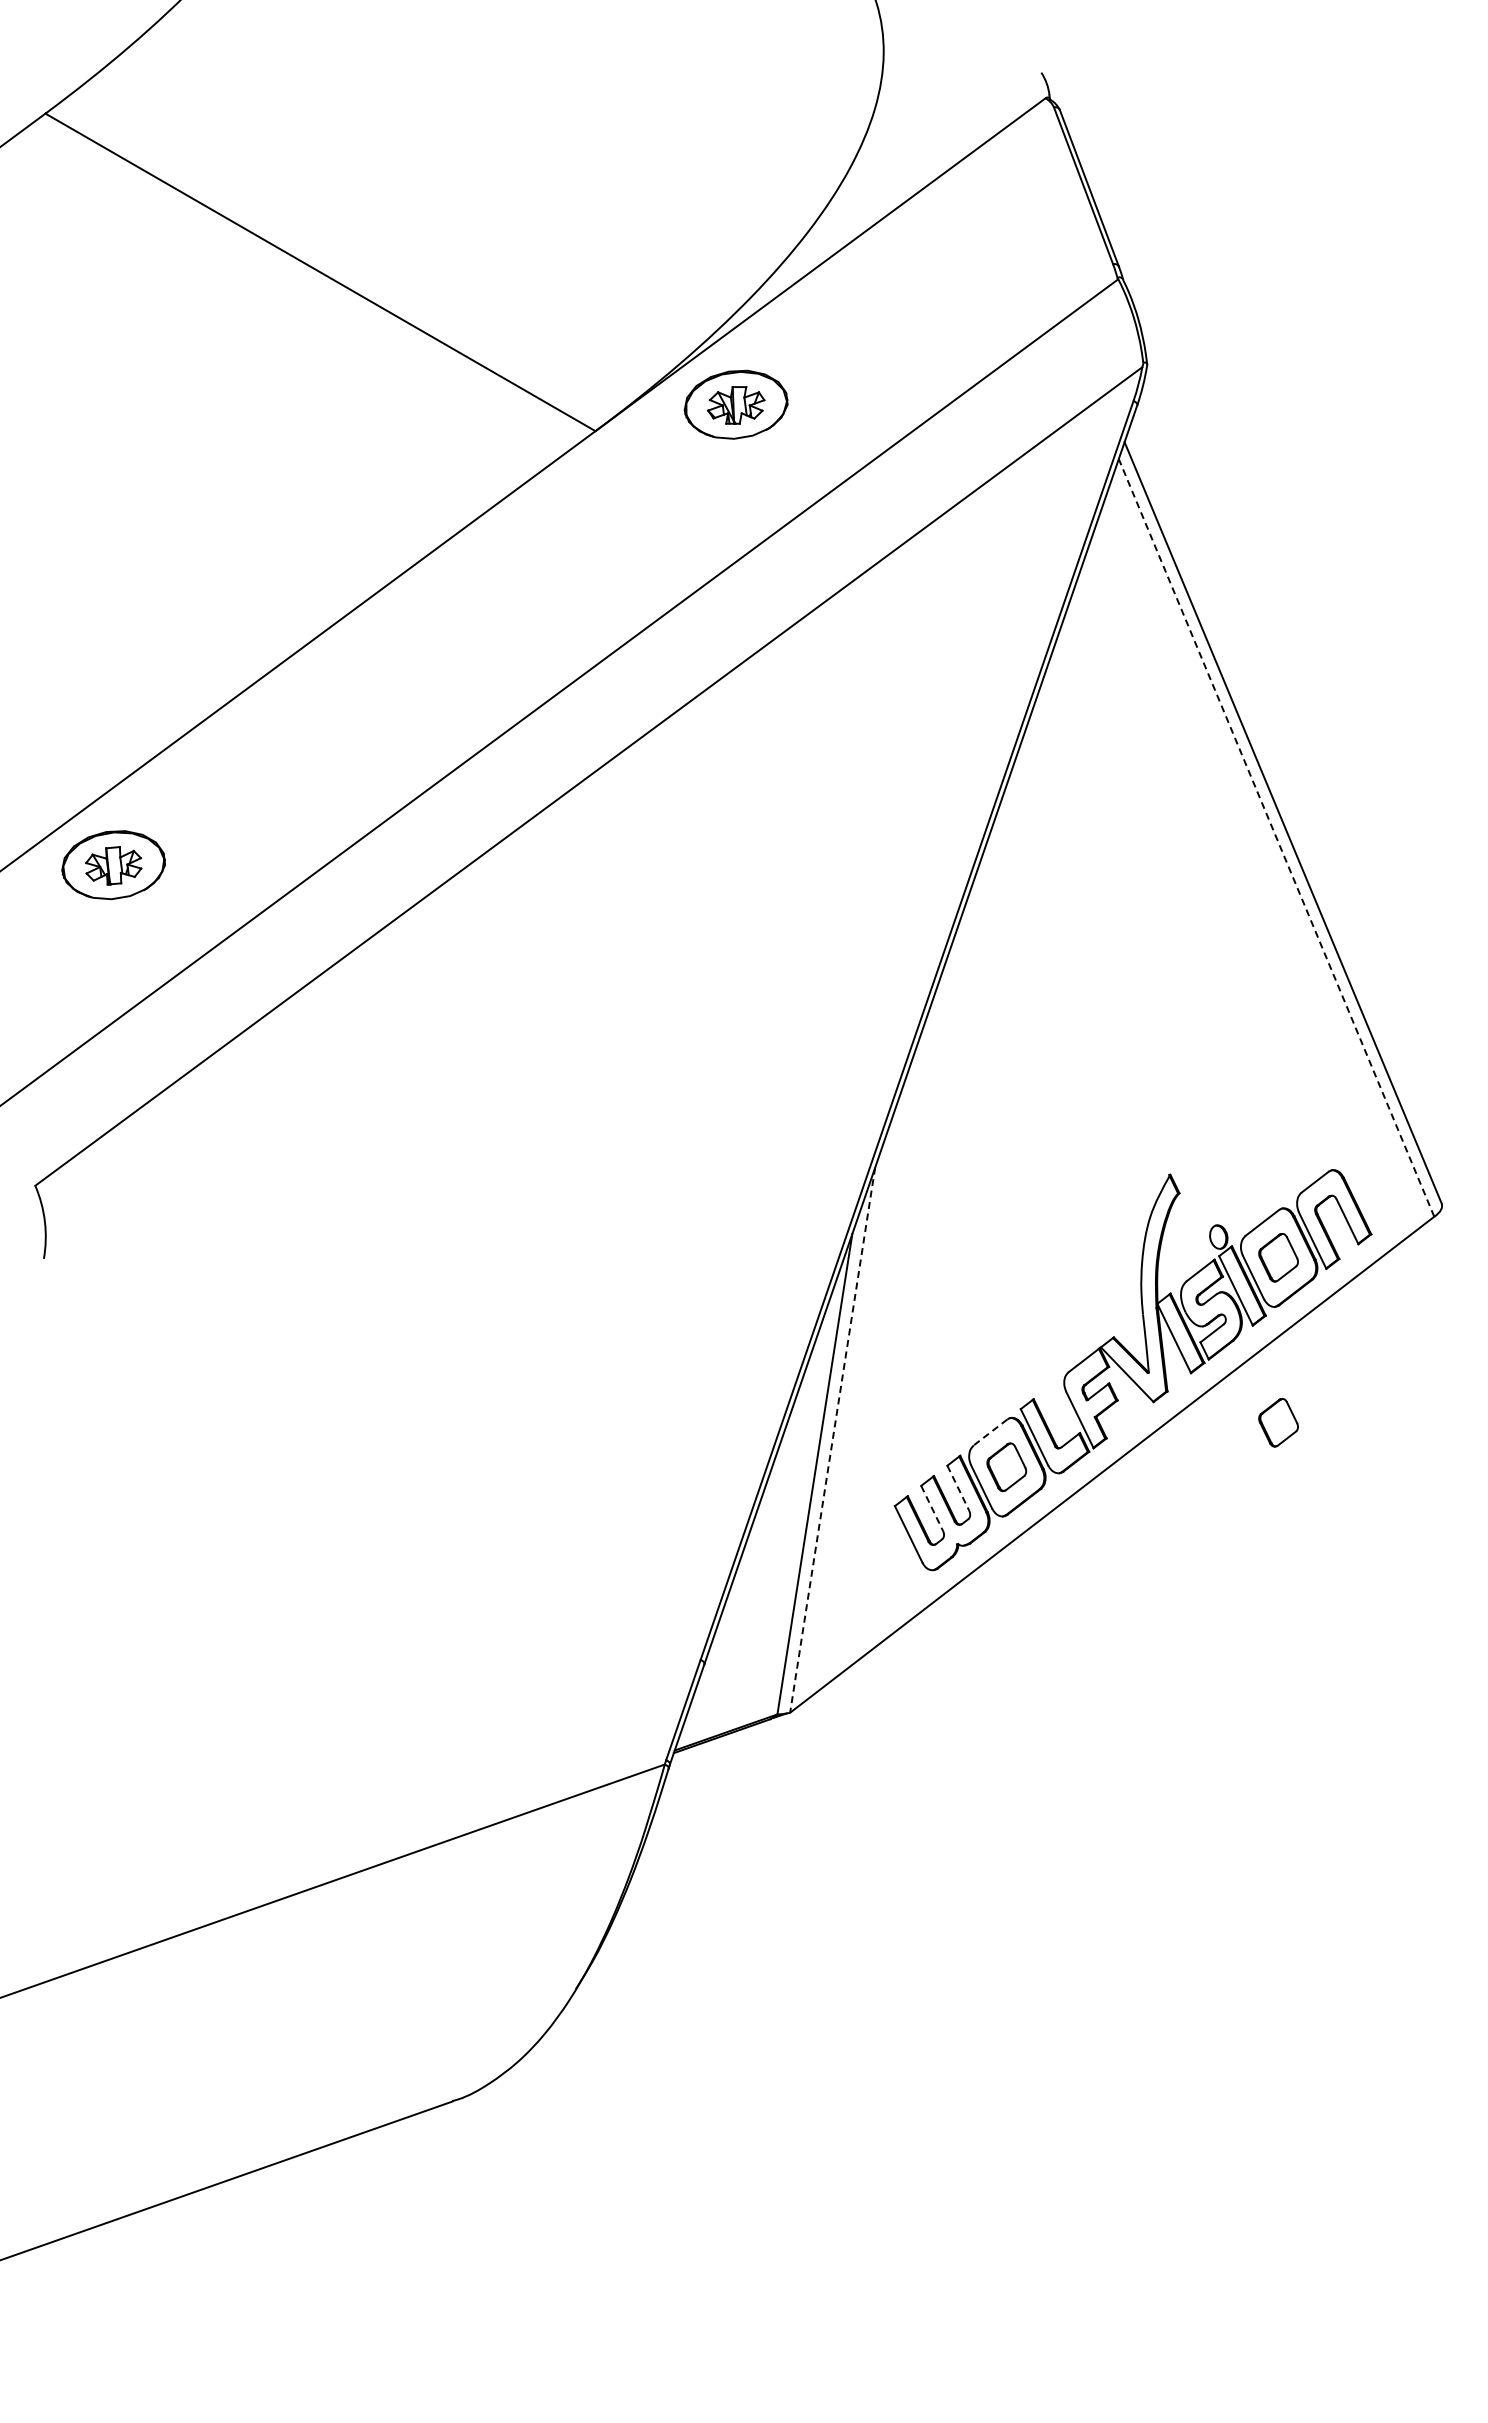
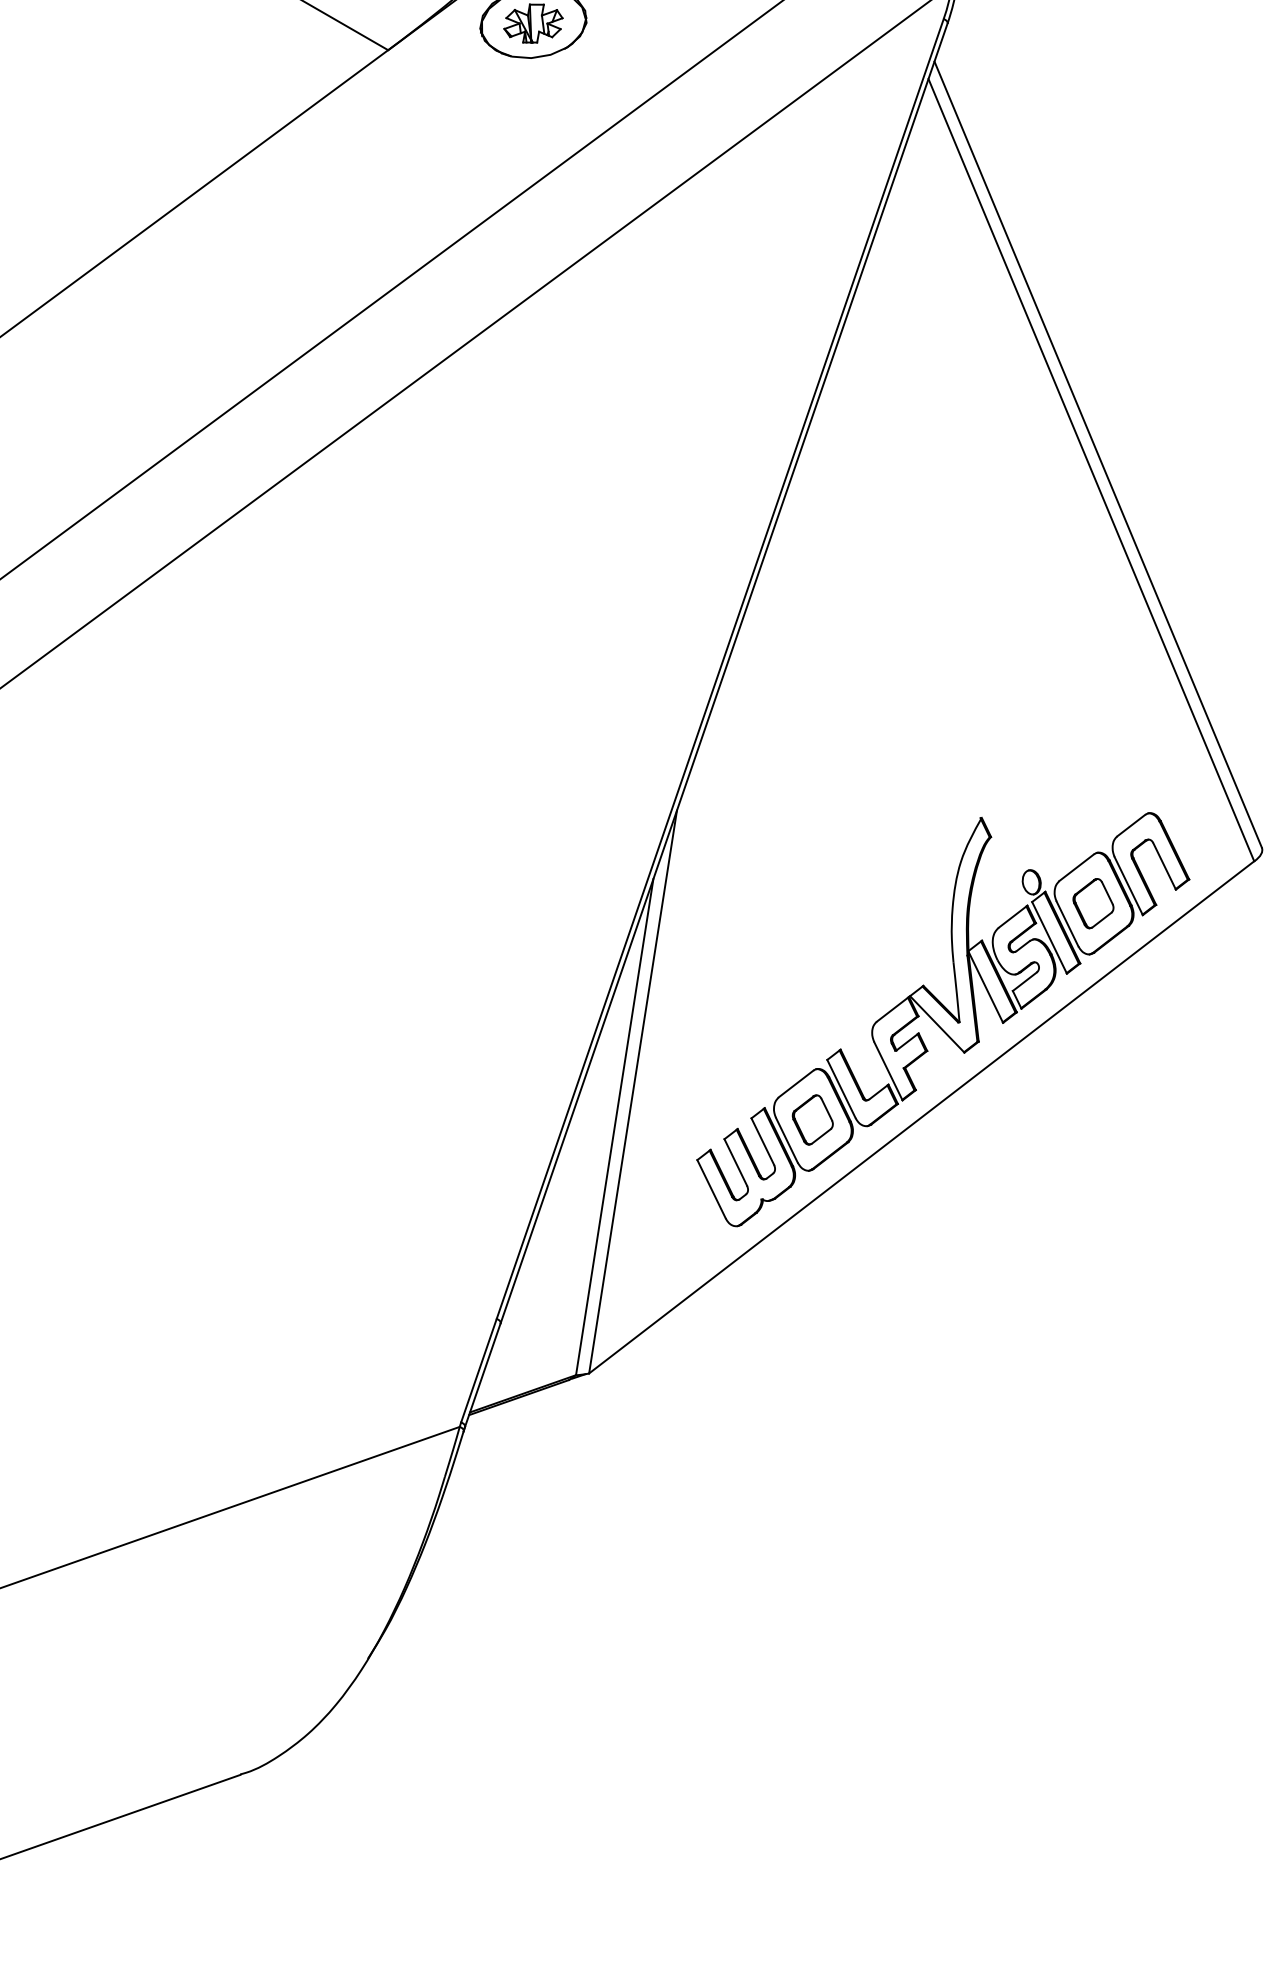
line: (1276, 837) -> (1091, 469), dashed -> solid
part: (1278, 1422) -> (1093, 1073), removed
line: (990, 1432) -> (796, 1084), dashed -> solid
line: (832, 1440) -> (632, 1092), dashed -> solid
line: (958, 1488) -> (762, 1141), dashed -> solid
line: (932, 1508) -> (736, 1162), dashed -> solid

